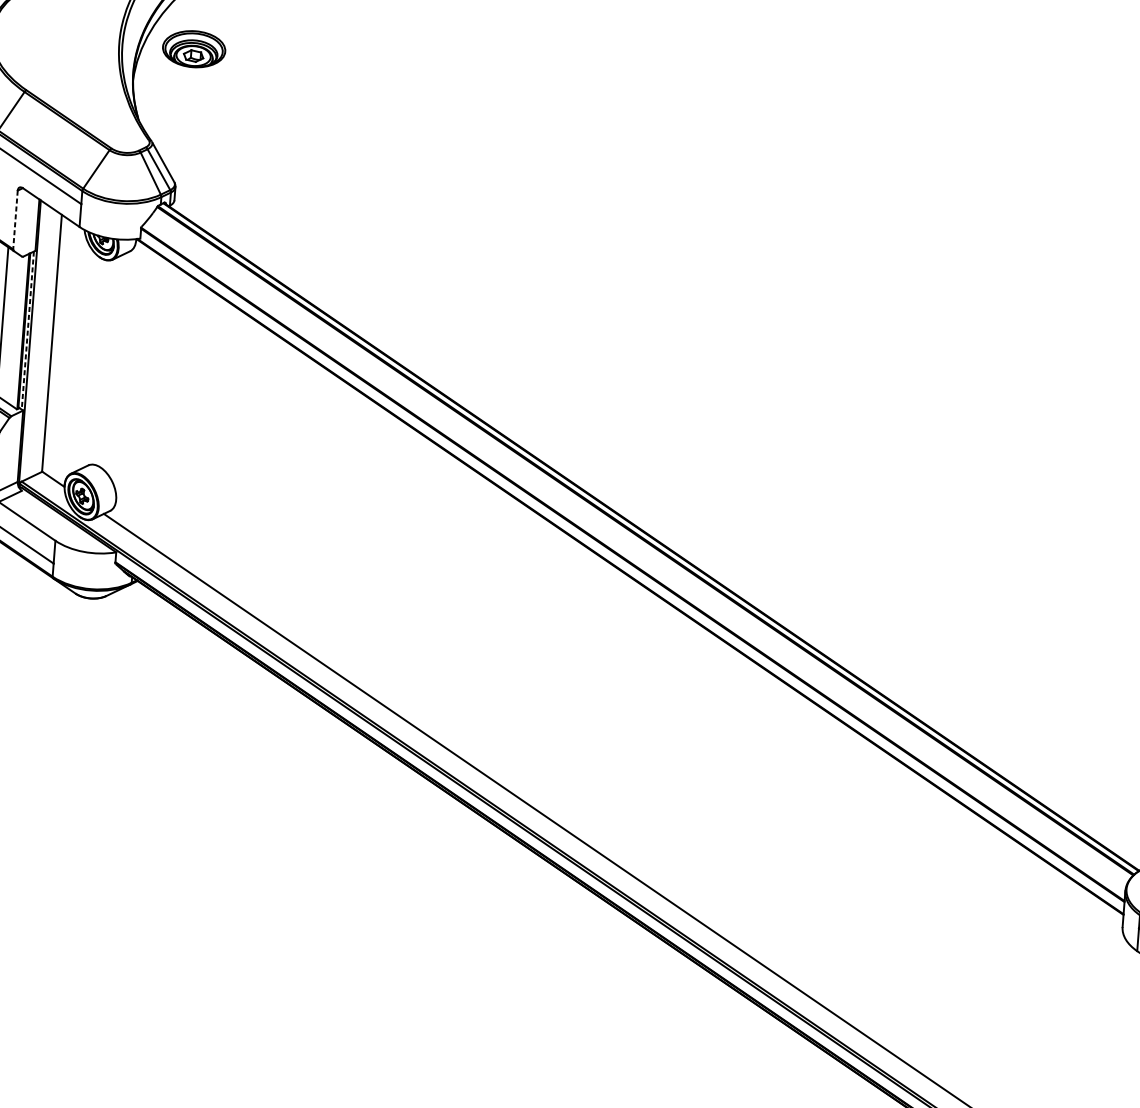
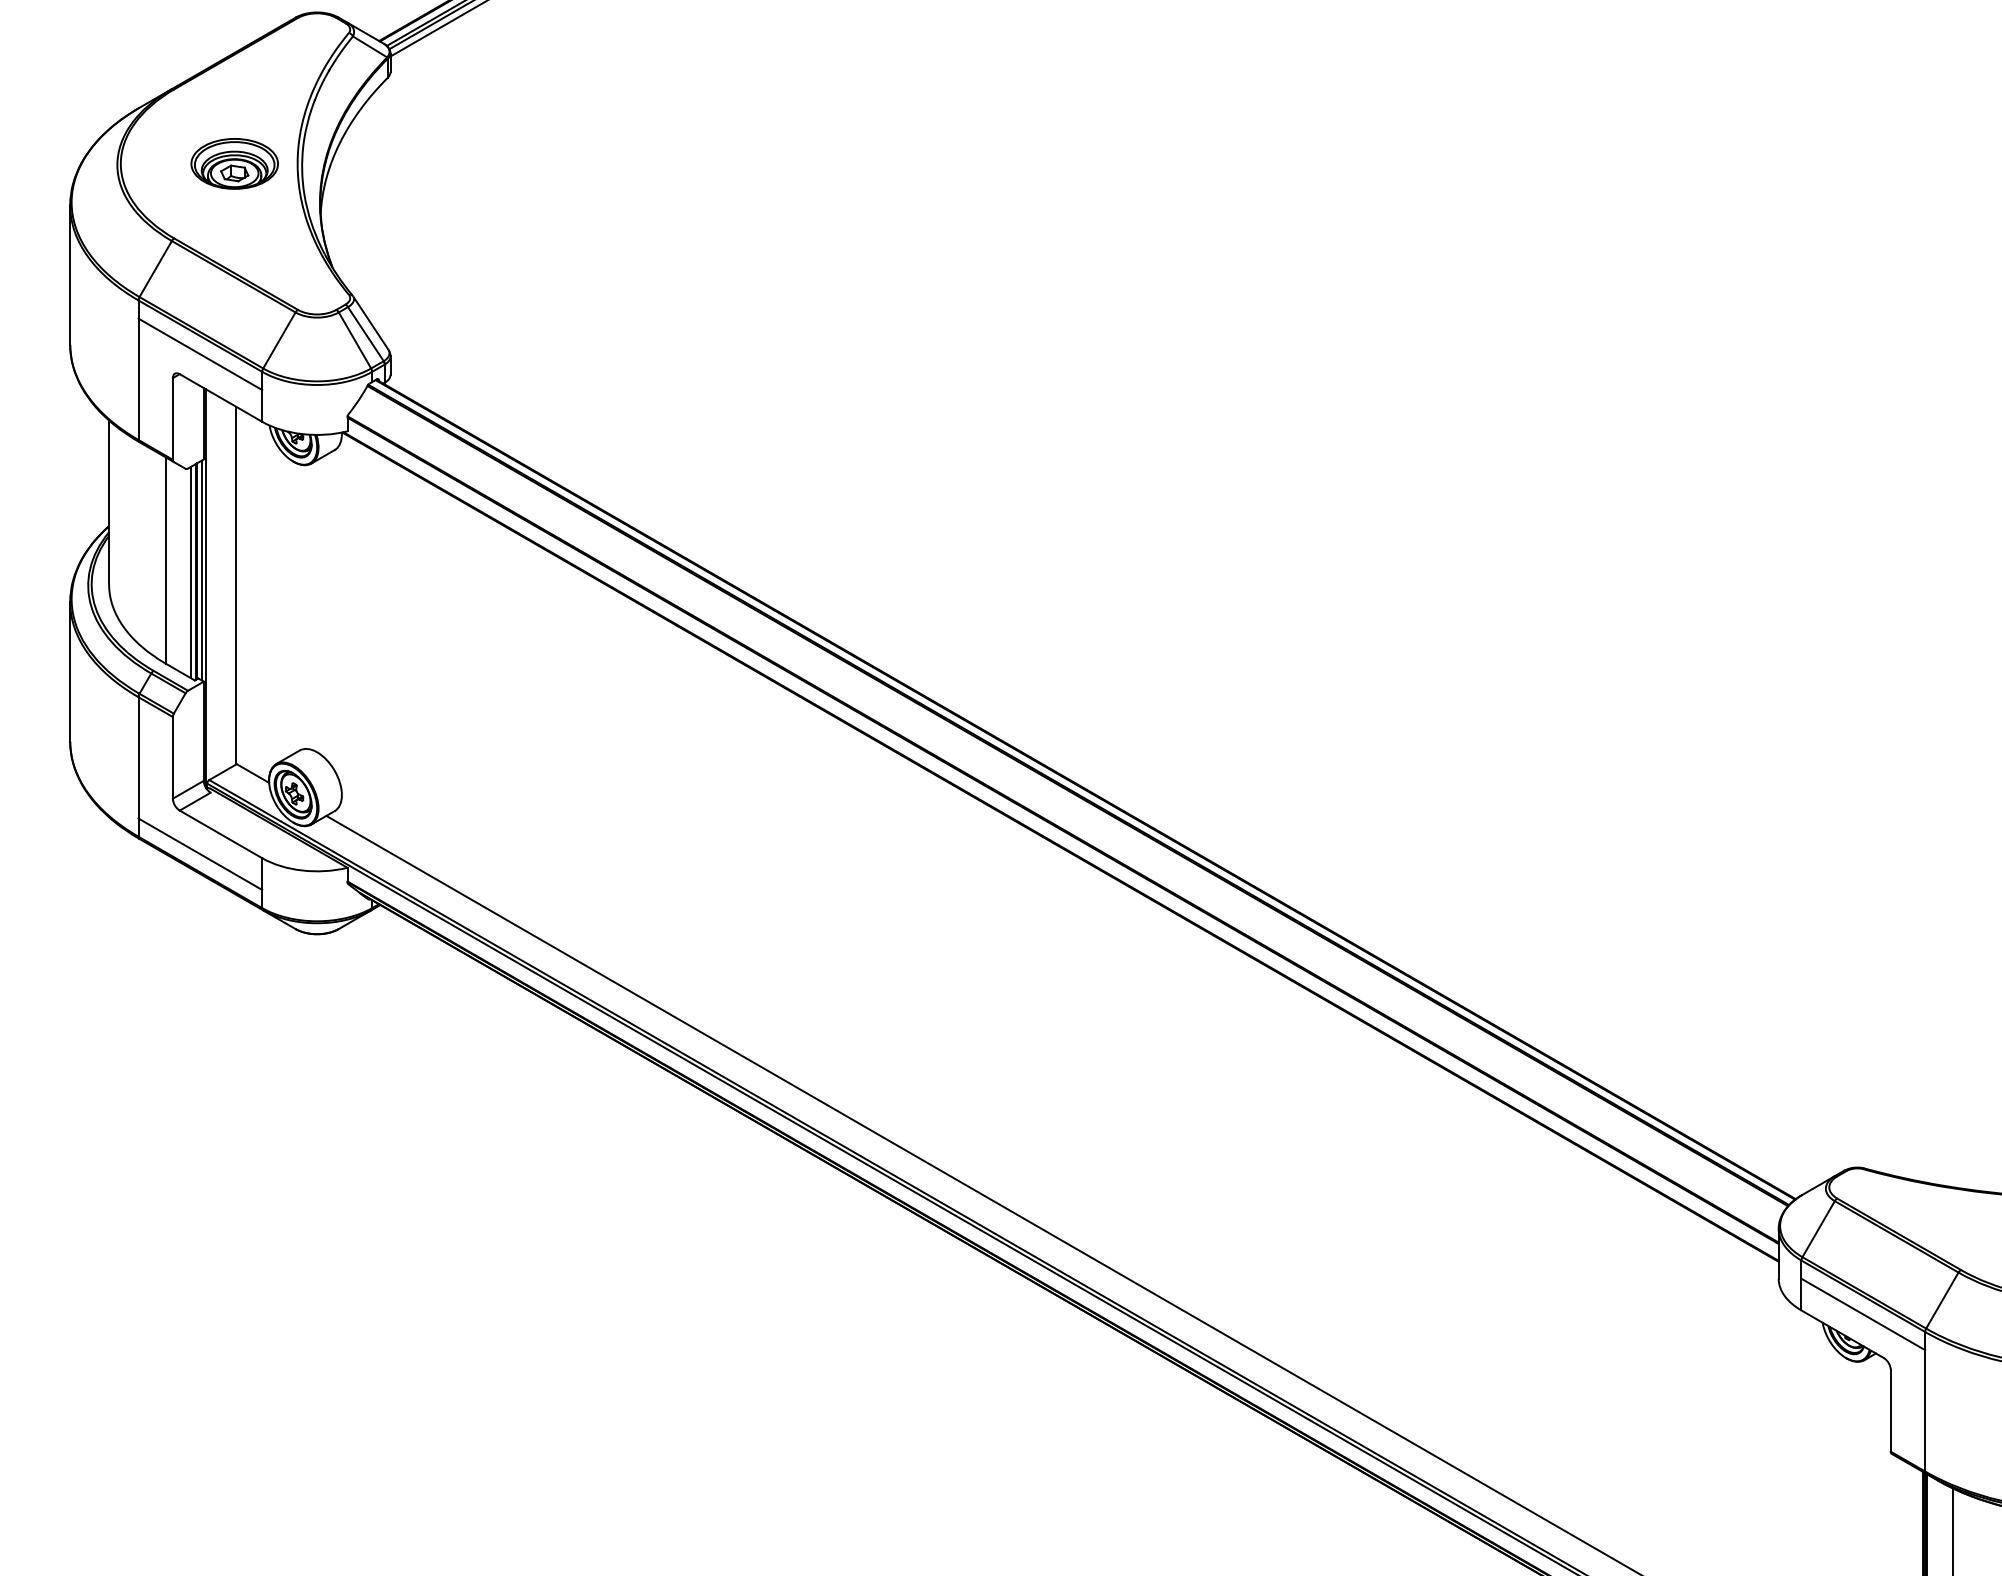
part: (194, 48) -> (234, 163), moved
line: (15, 220) -> (172, 419), dashed -> solid
line: (27, 330) -> (201, 570), dashed -> solid
line: (20, 331) -> (191, 572), added

